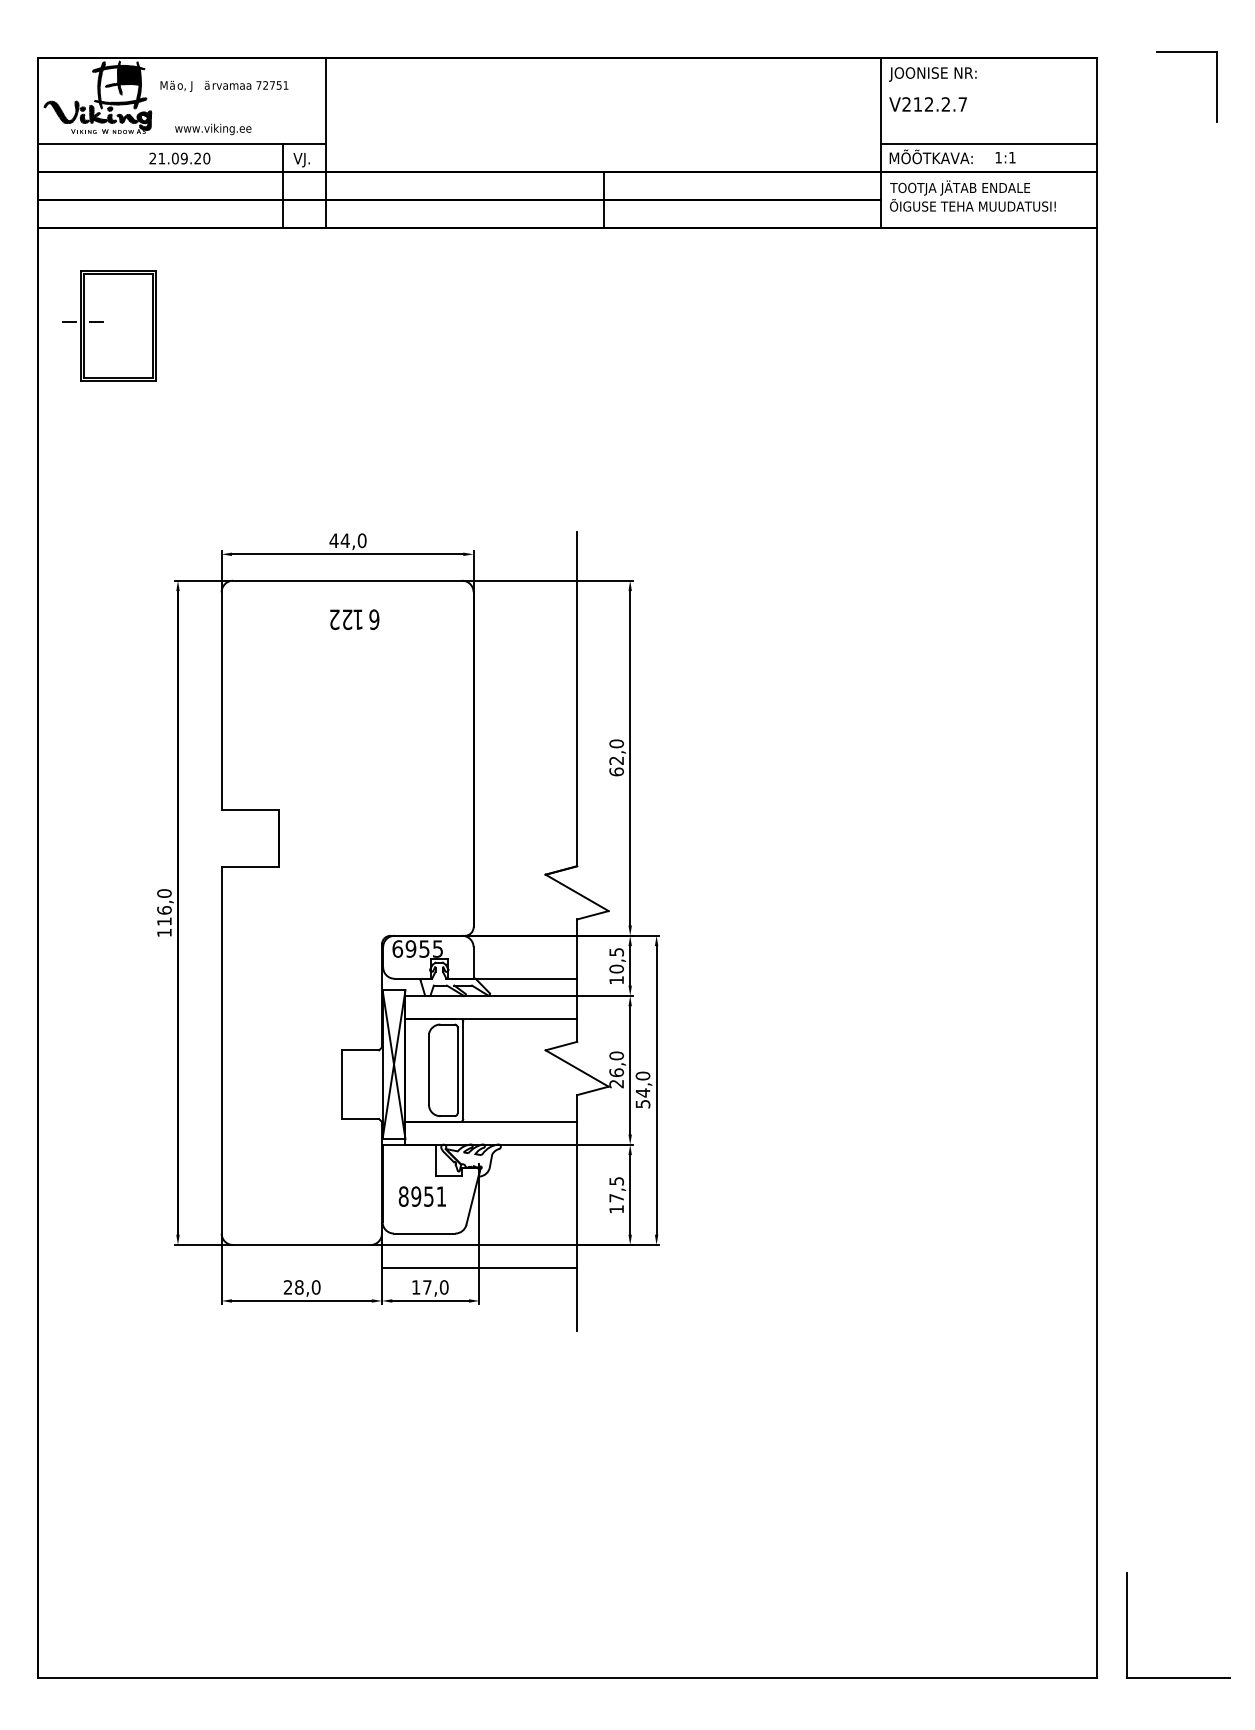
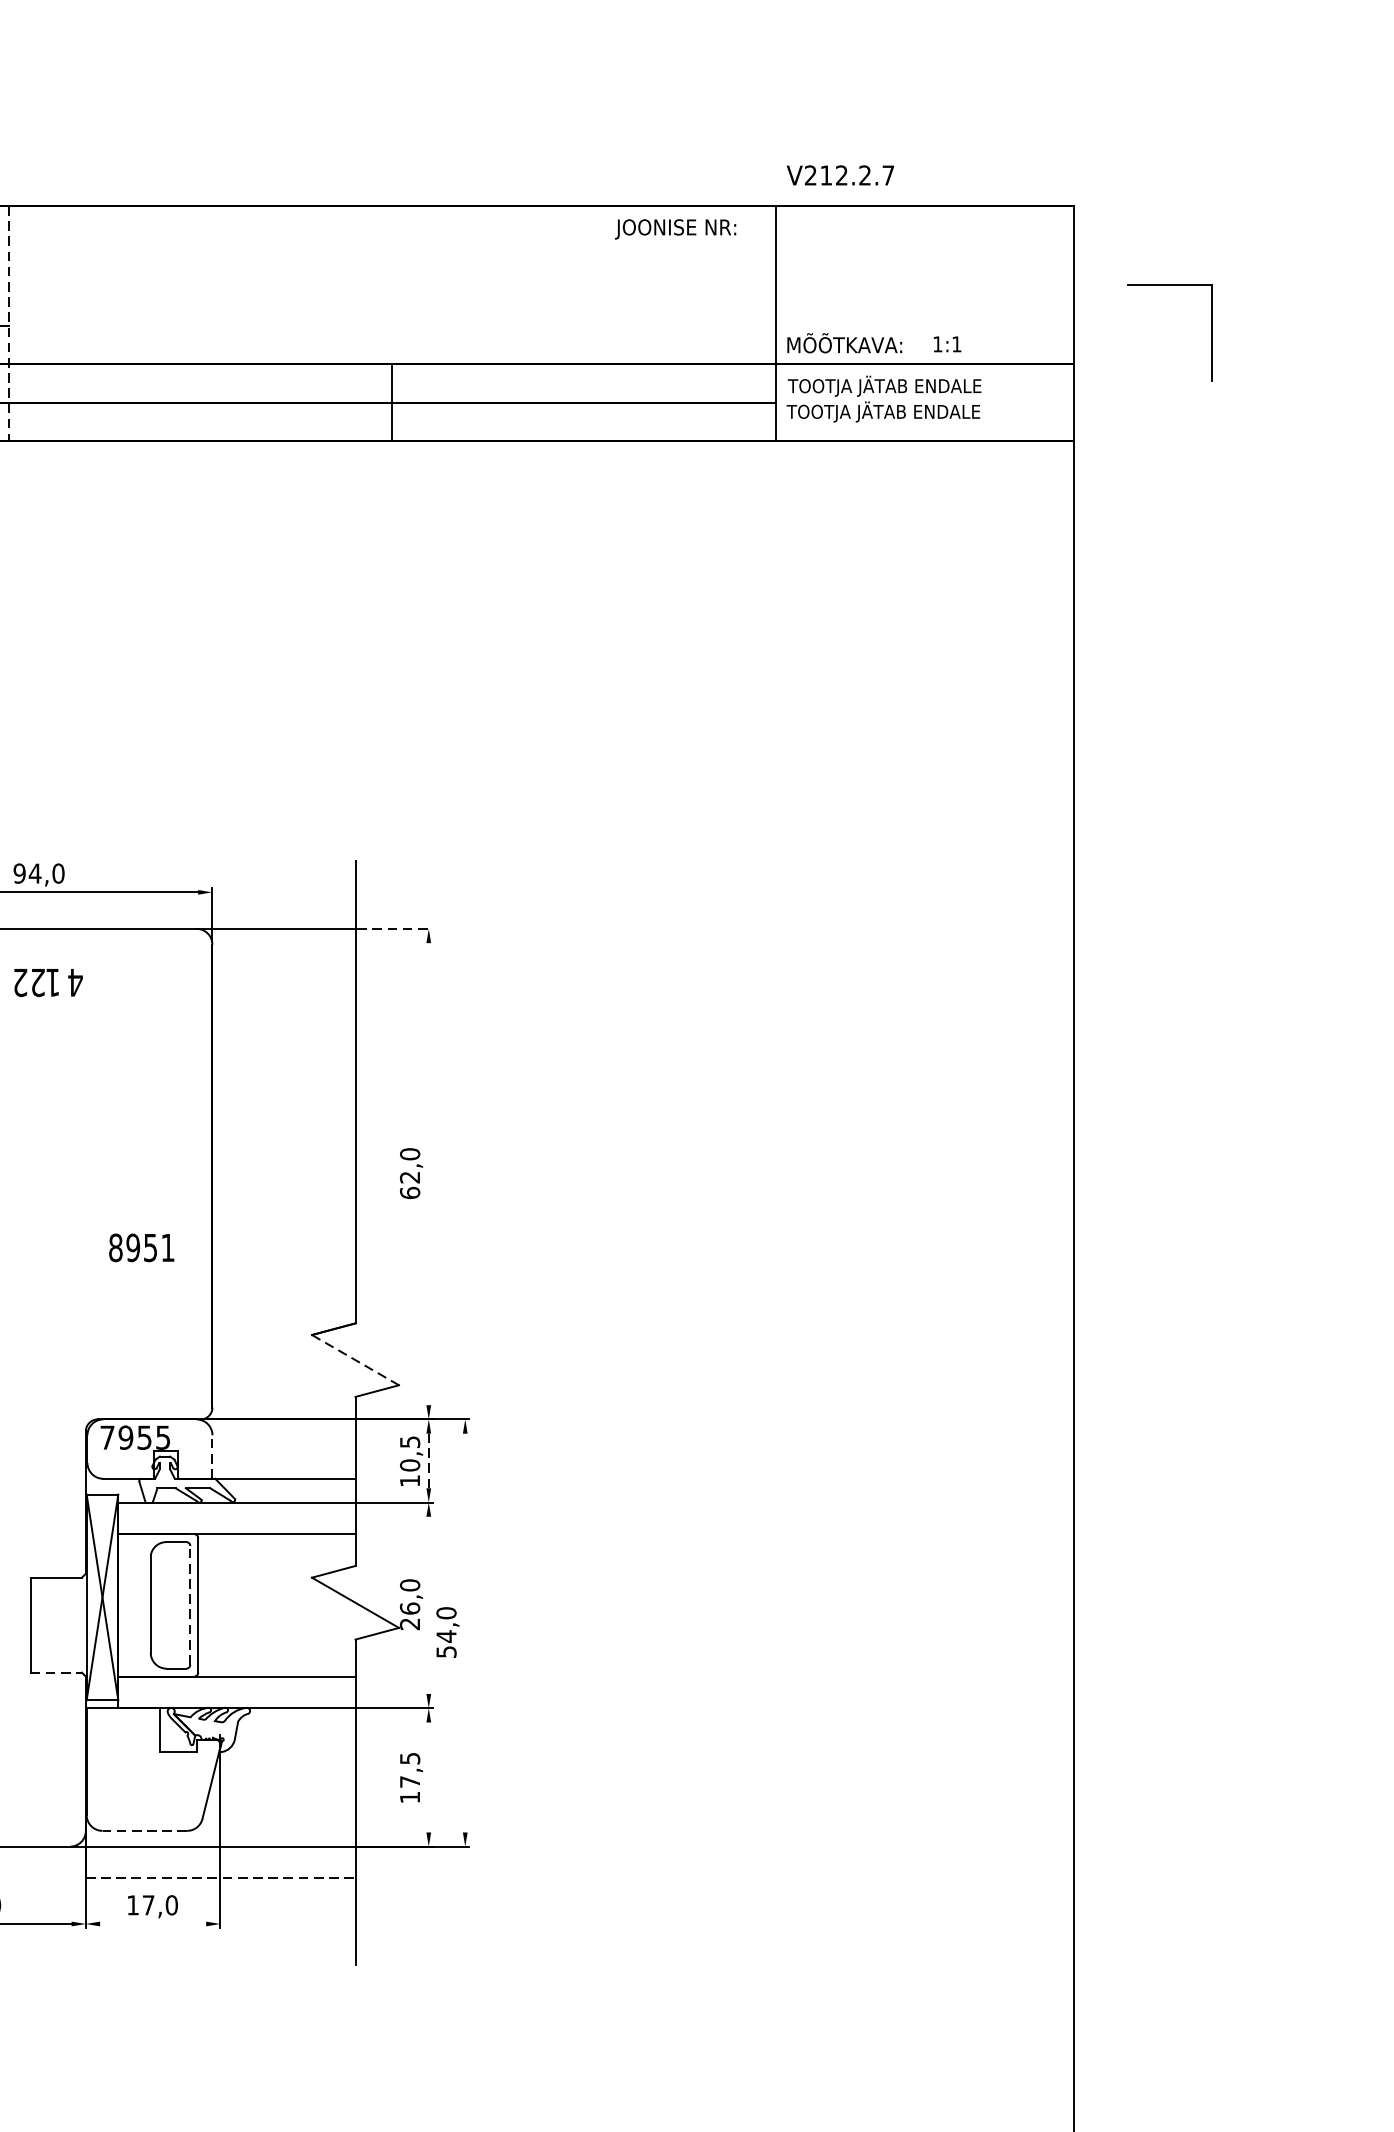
text: (932, 74) -> (675, 229), moved
part: (1216, 86) -> (1211, 333), moved
text: (927, 104) -> (839, 175), moved
line: (326, 143) -> (9, 324), solid -> dashed
line: (988, 144) -> (923, 326), removed
text: (972, 206) -> (901, 411), ÕIGUSE TEHA MUUDATUSI! -> TOOTJA JÄTAB ENDALE
text: (333, 540) -> (18, 873), 44,0 -> 94,0
line: (606, 580) -> (396, 928), solid -> dashed
text: (374, 619) -> (75, 982), 6 -> 4
line: (630, 758) -> (429, 1174), removed
line: (577, 893) -> (355, 1360), solid -> dashed
text: (397, 948) -> (107, 1436), 6 -> 7
line: (473, 963) -> (212, 1457), solid -> dashed
line: (630, 965) -> (429, 1460), solid -> dashed
line: (457, 1070) -> (190, 1605), solid -> dashed
line: (630, 1070) -> (429, 1605), removed
line: (656, 1090) -> (465, 1633), removed
line: (360, 1119) -> (56, 1673), solid -> dashed
line: (630, 1194) -> (429, 1776), removed
text: (421, 1196) -> (140, 1247), moved
line: (424, 1233) -> (144, 1830), solid -> dashed
line: (479, 1267) -> (220, 1877), solid -> dashed
line: (430, 1300) -> (152, 1923), removed

